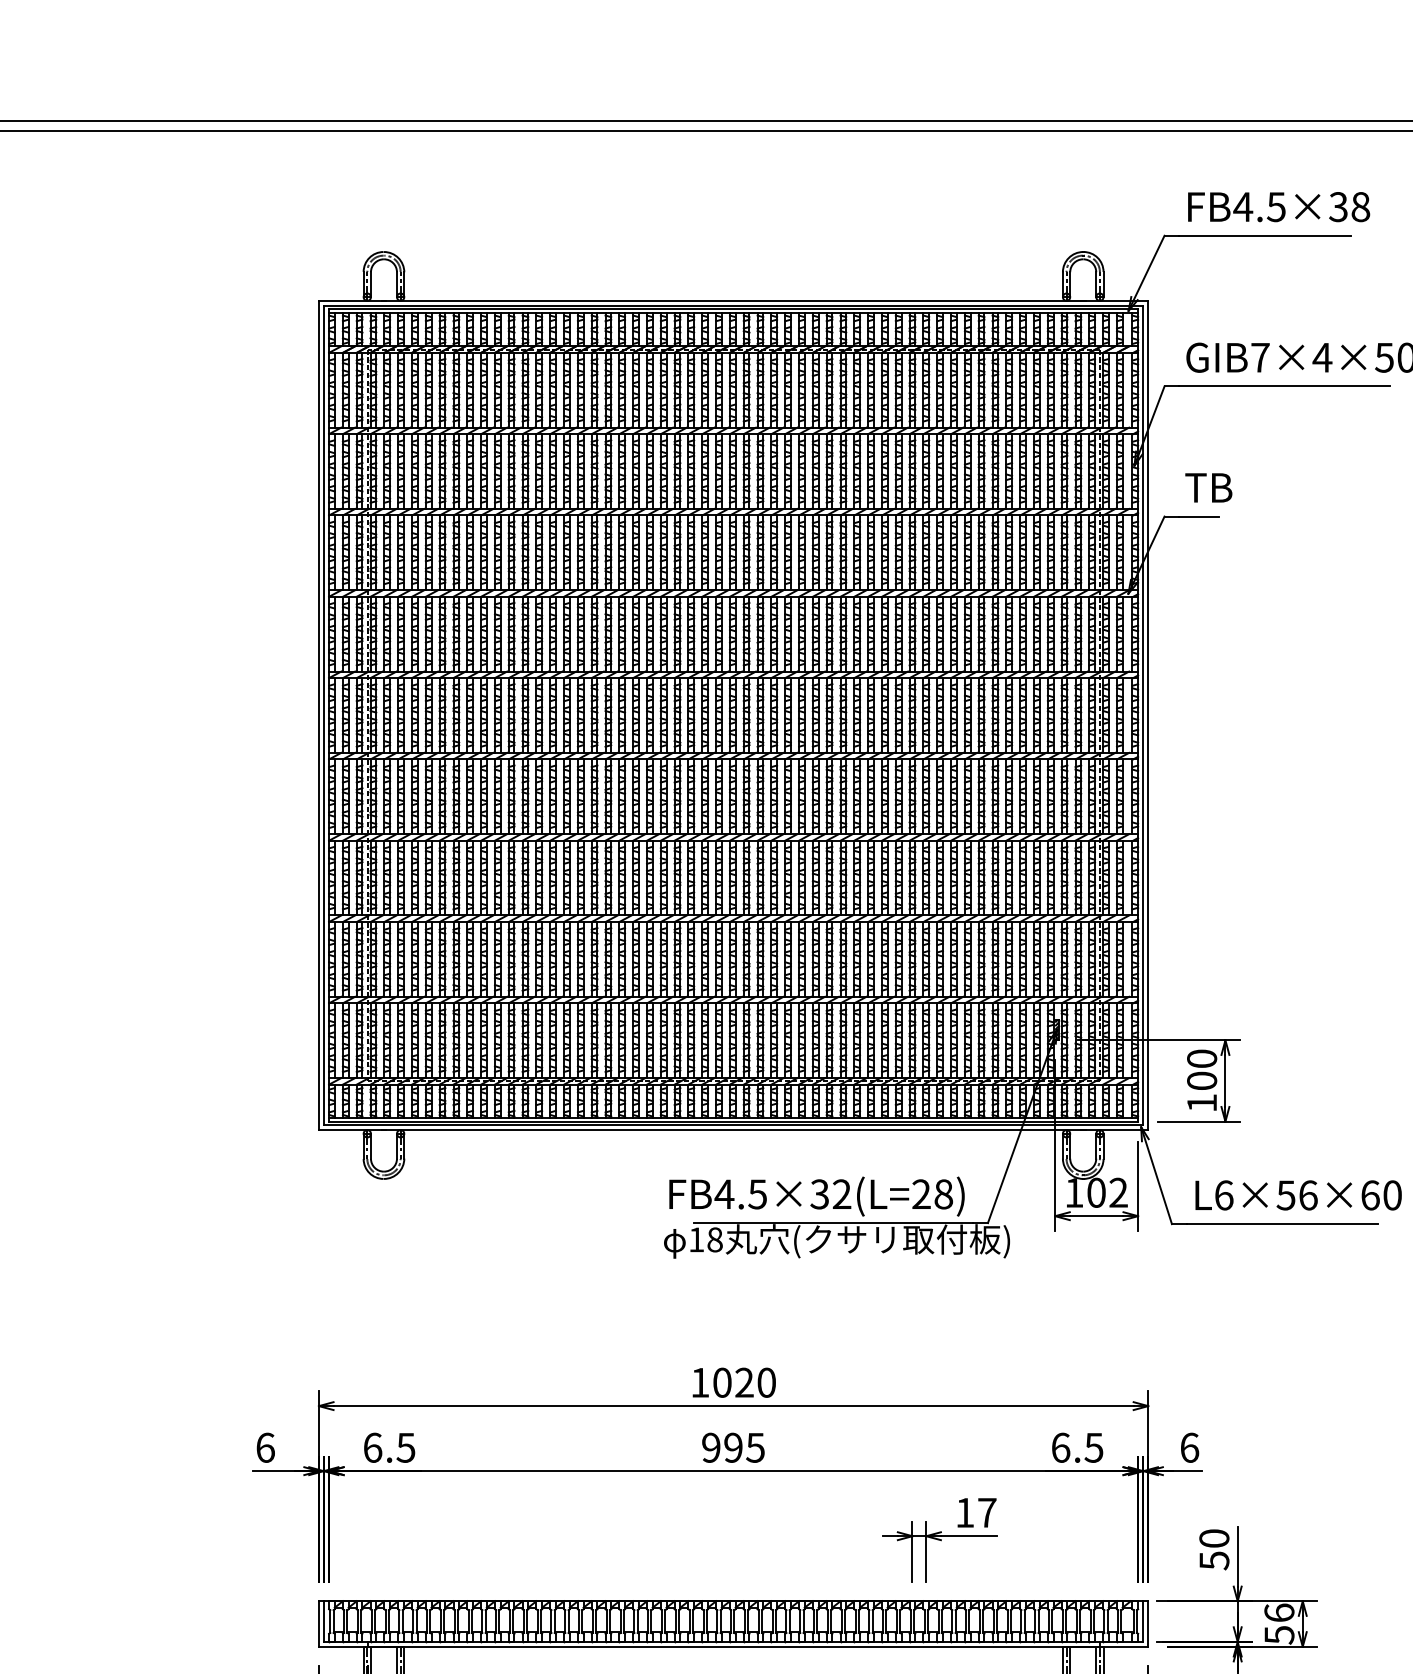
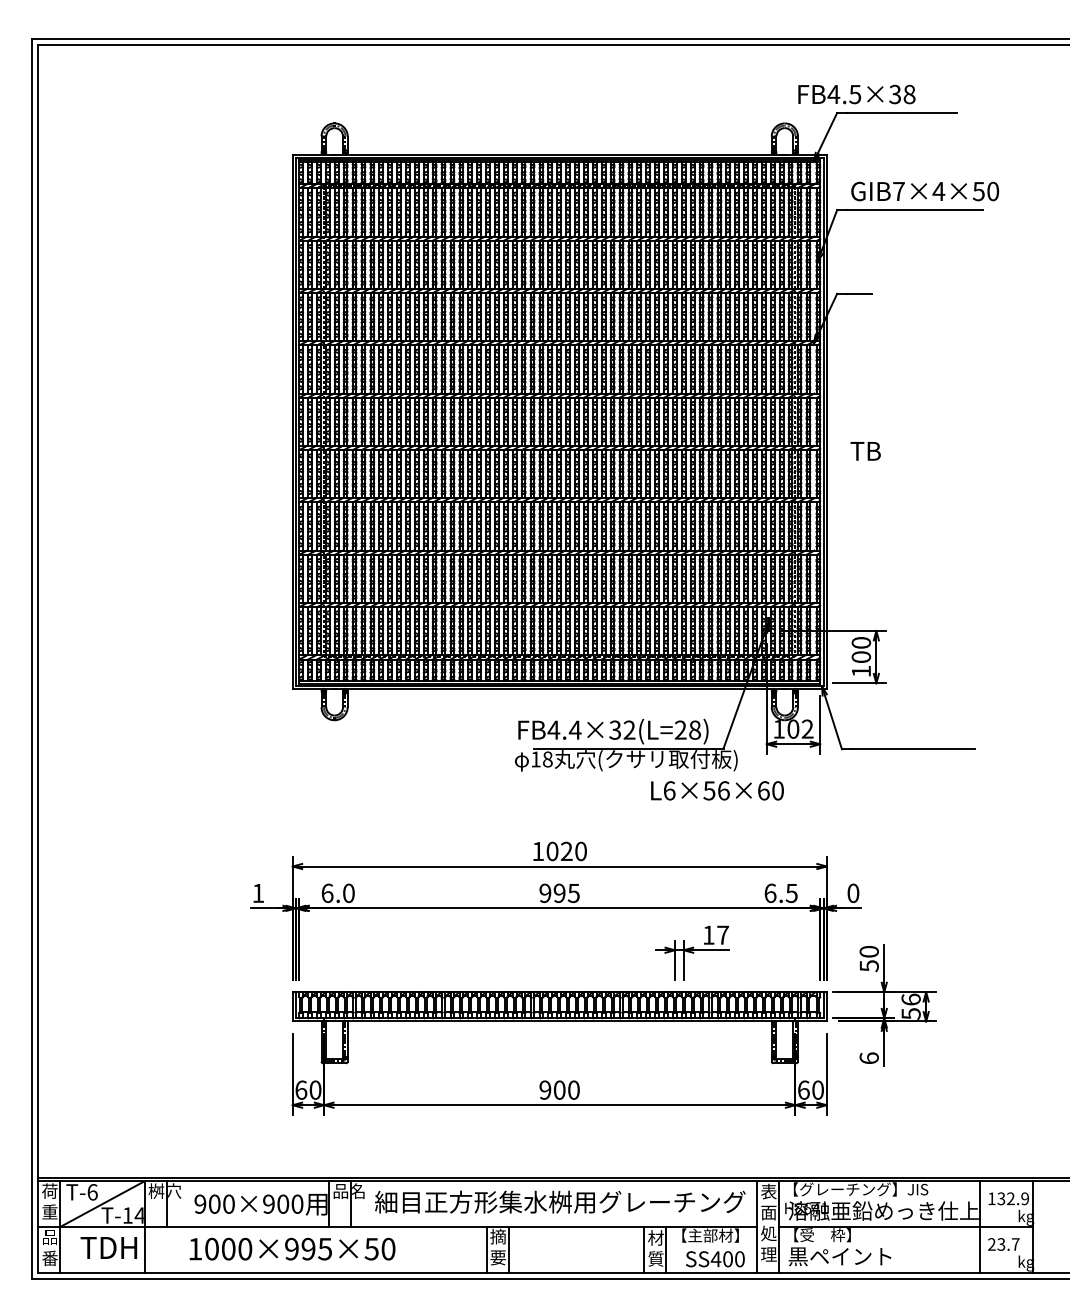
text: (1278, 207) -> (856, 94), moved
text: (1208, 488) -> (865, 451), moved
text: (756, 1193) -> (574, 729), FB4.5×32(L=28) -> FB4.4×32(L=28)
text: (1298, 1194) -> (717, 790), moved
text: (405, 1446) -> (348, 892), 6.5 -> 6.0
text: (1189, 1446) -> (853, 892), 6 -> 0
text: (265, 1448) -> (258, 893), 6 -> 1

